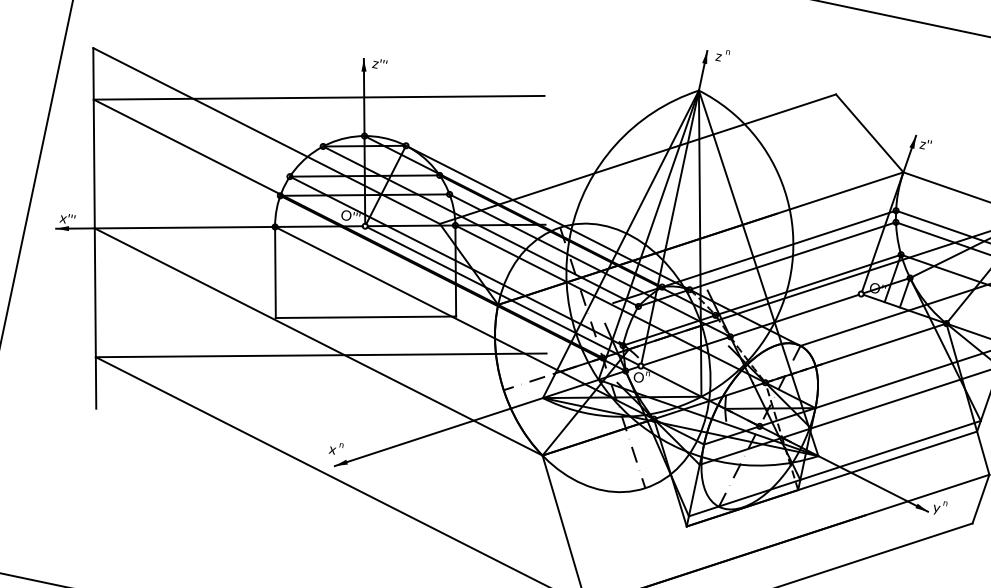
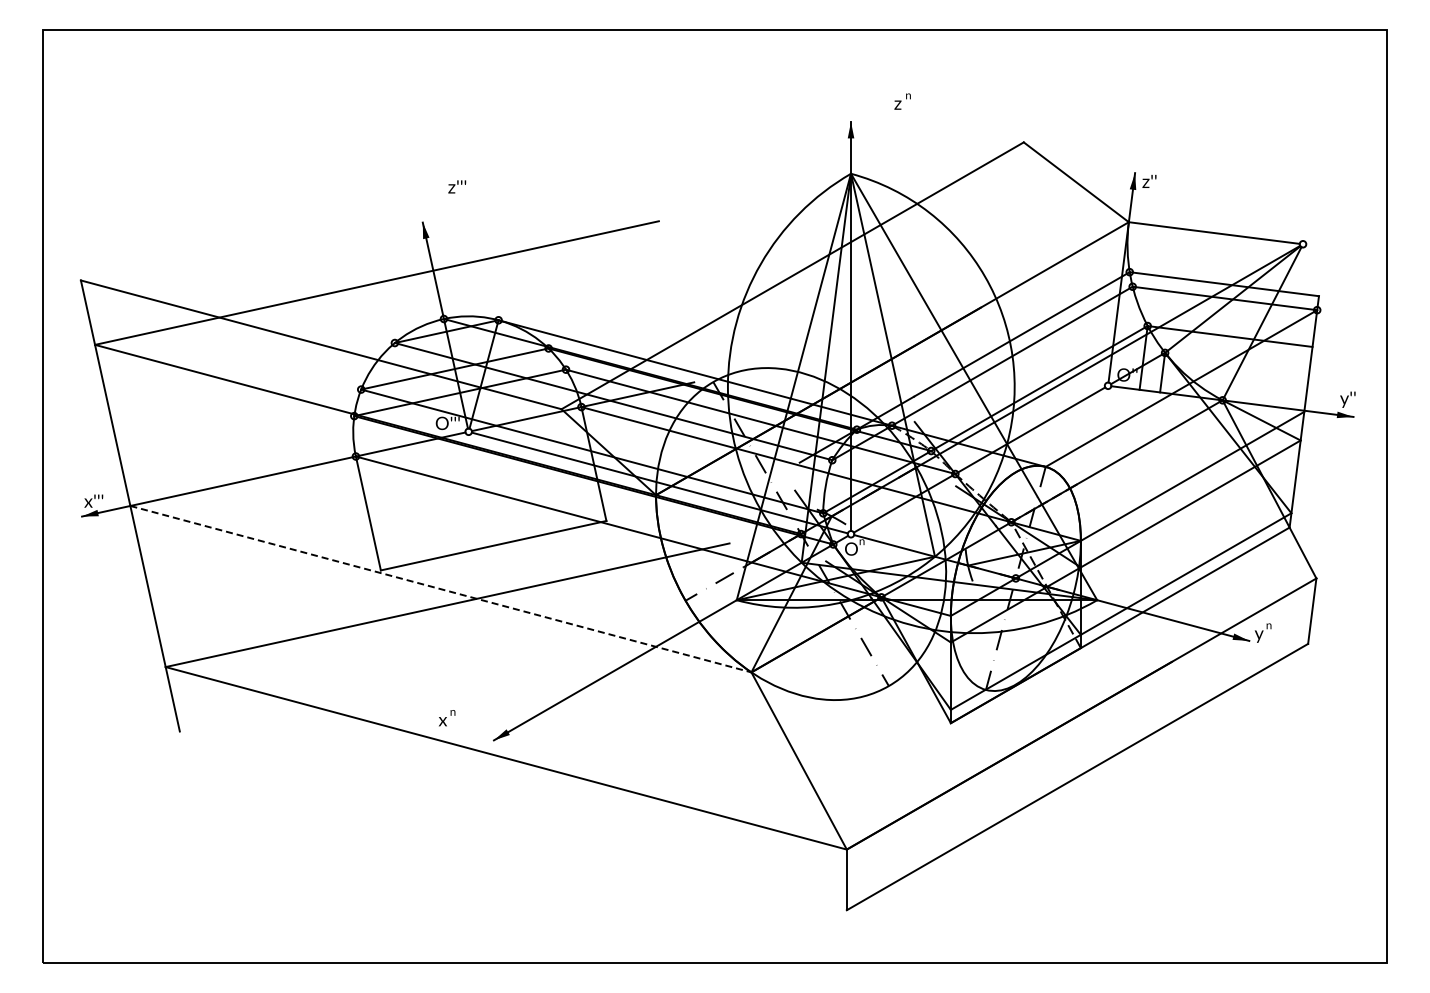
text: (722, 55) -> (902, 101), moved
text: (380, 63) -> (457, 186), moved
line: (319, 342) -> (441, 589), solid -> dashed
text: (336, 448) -> (447, 718), moved

